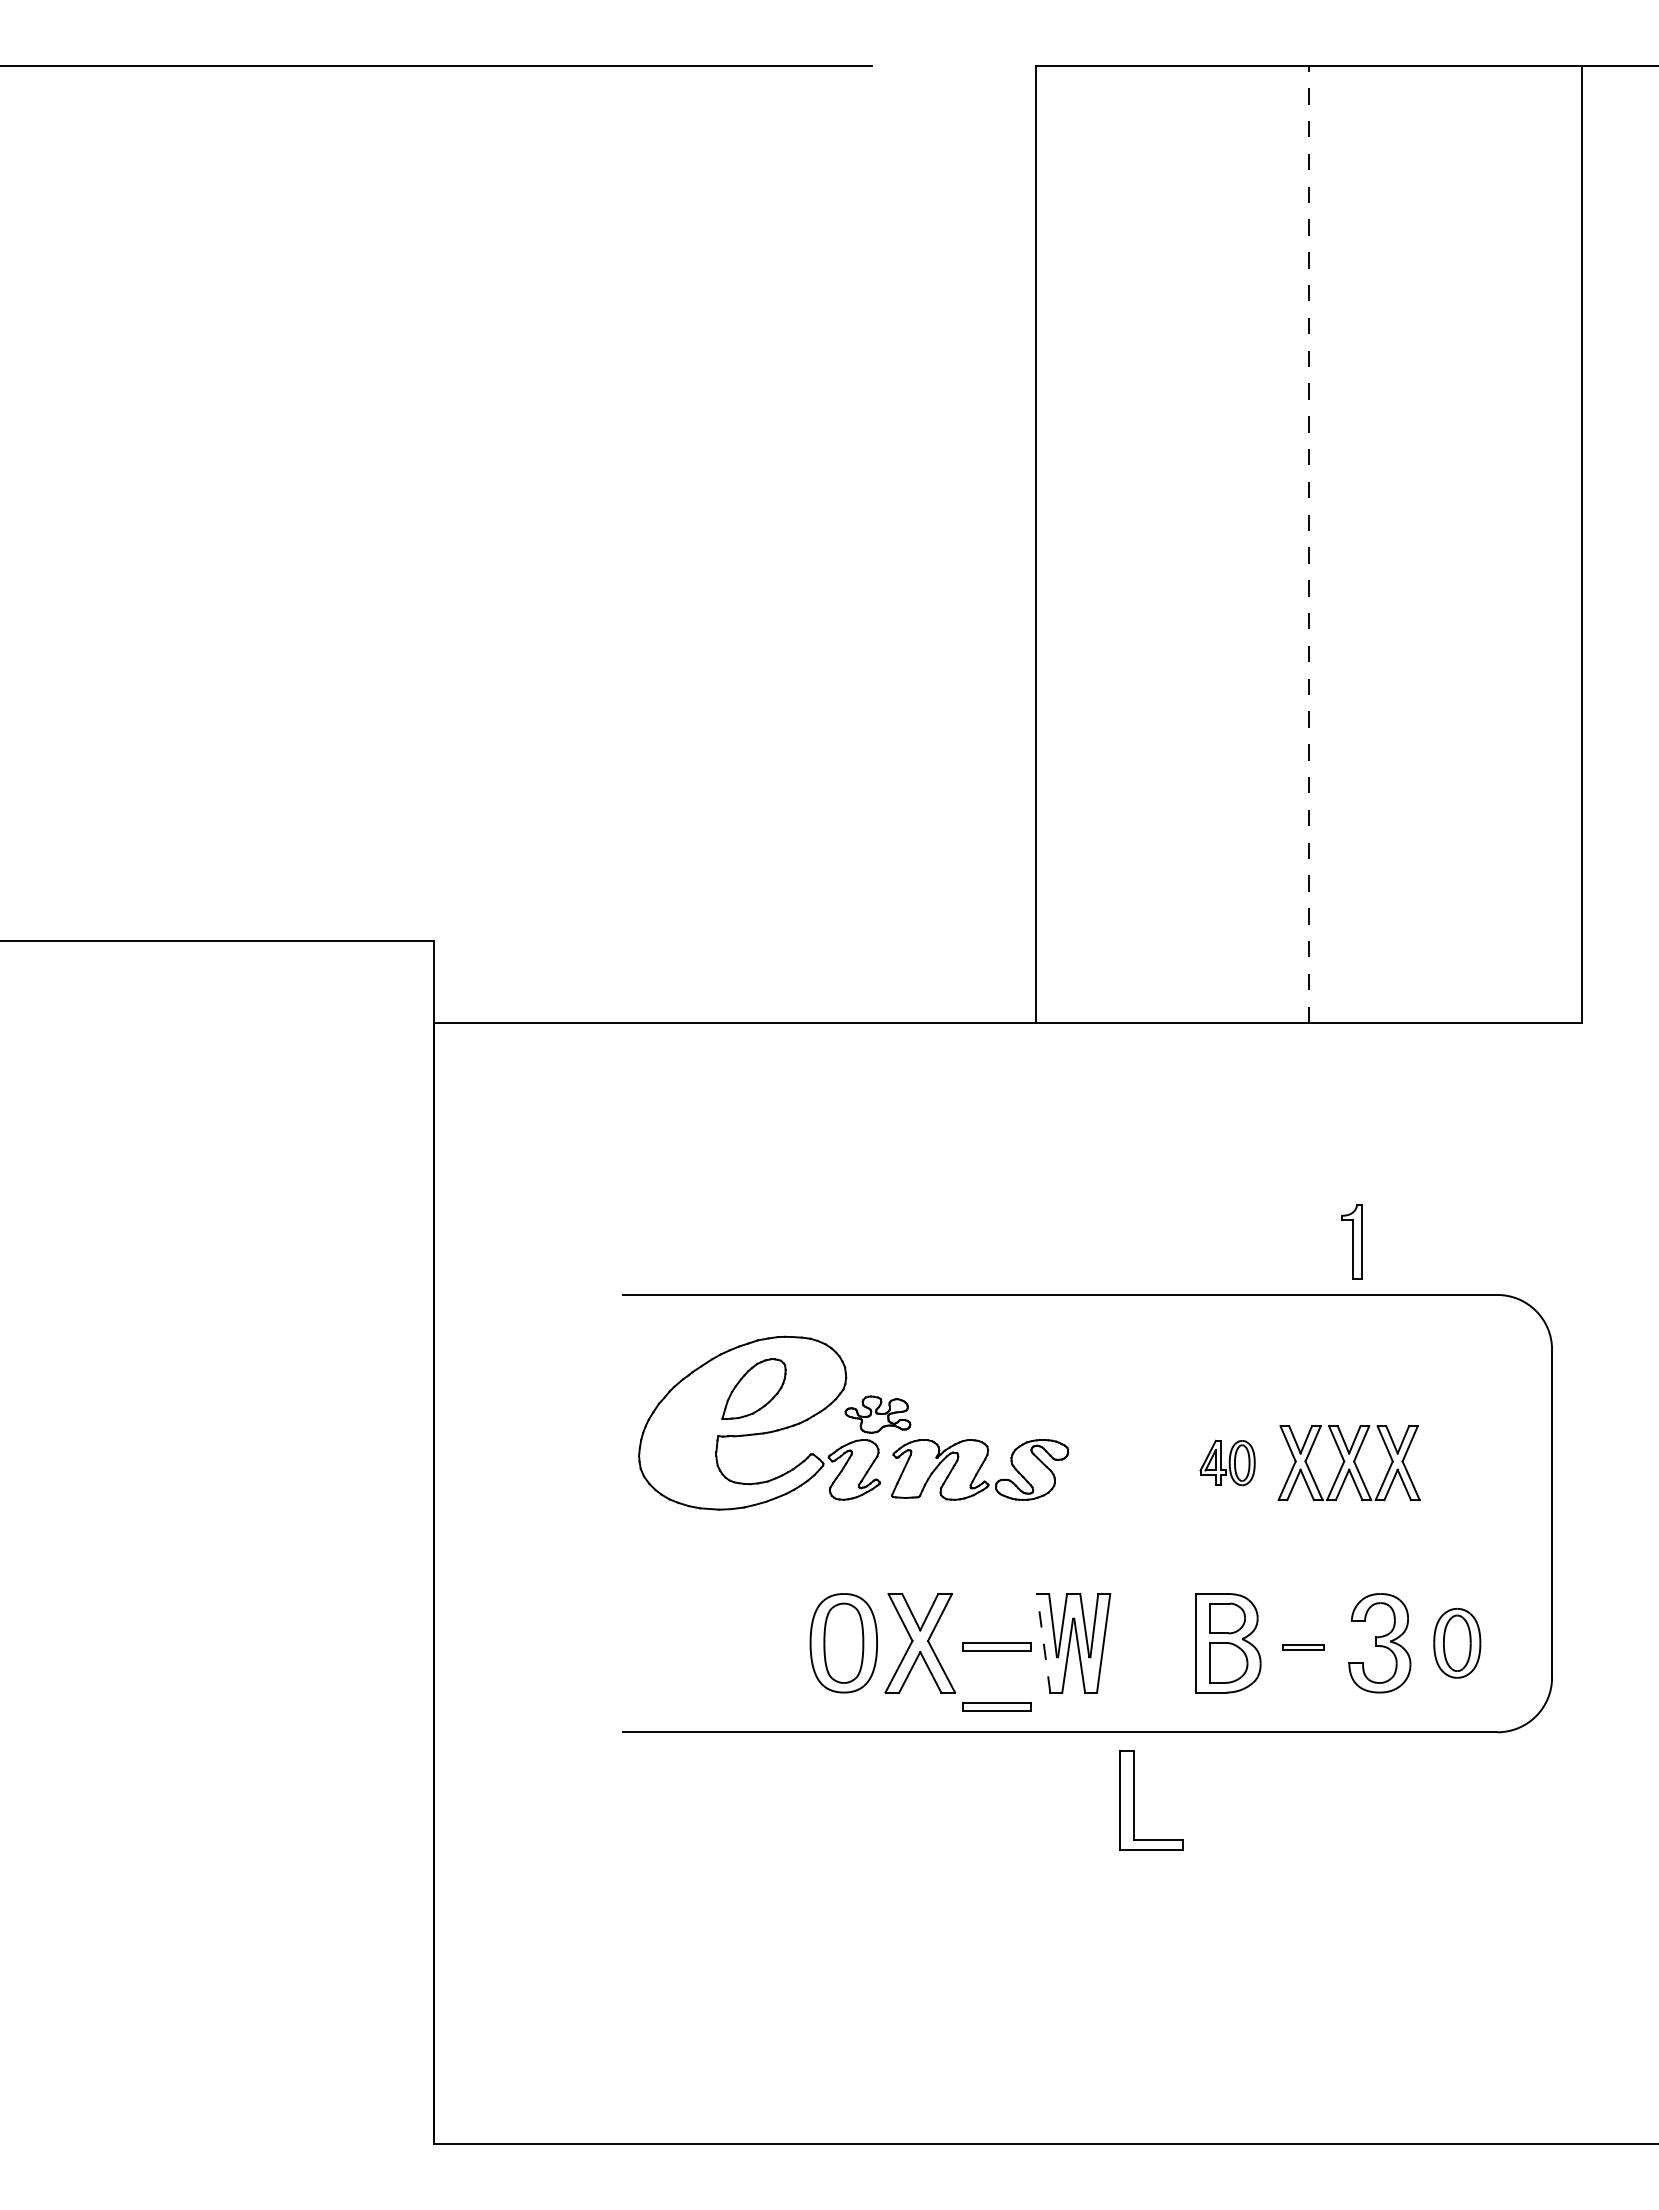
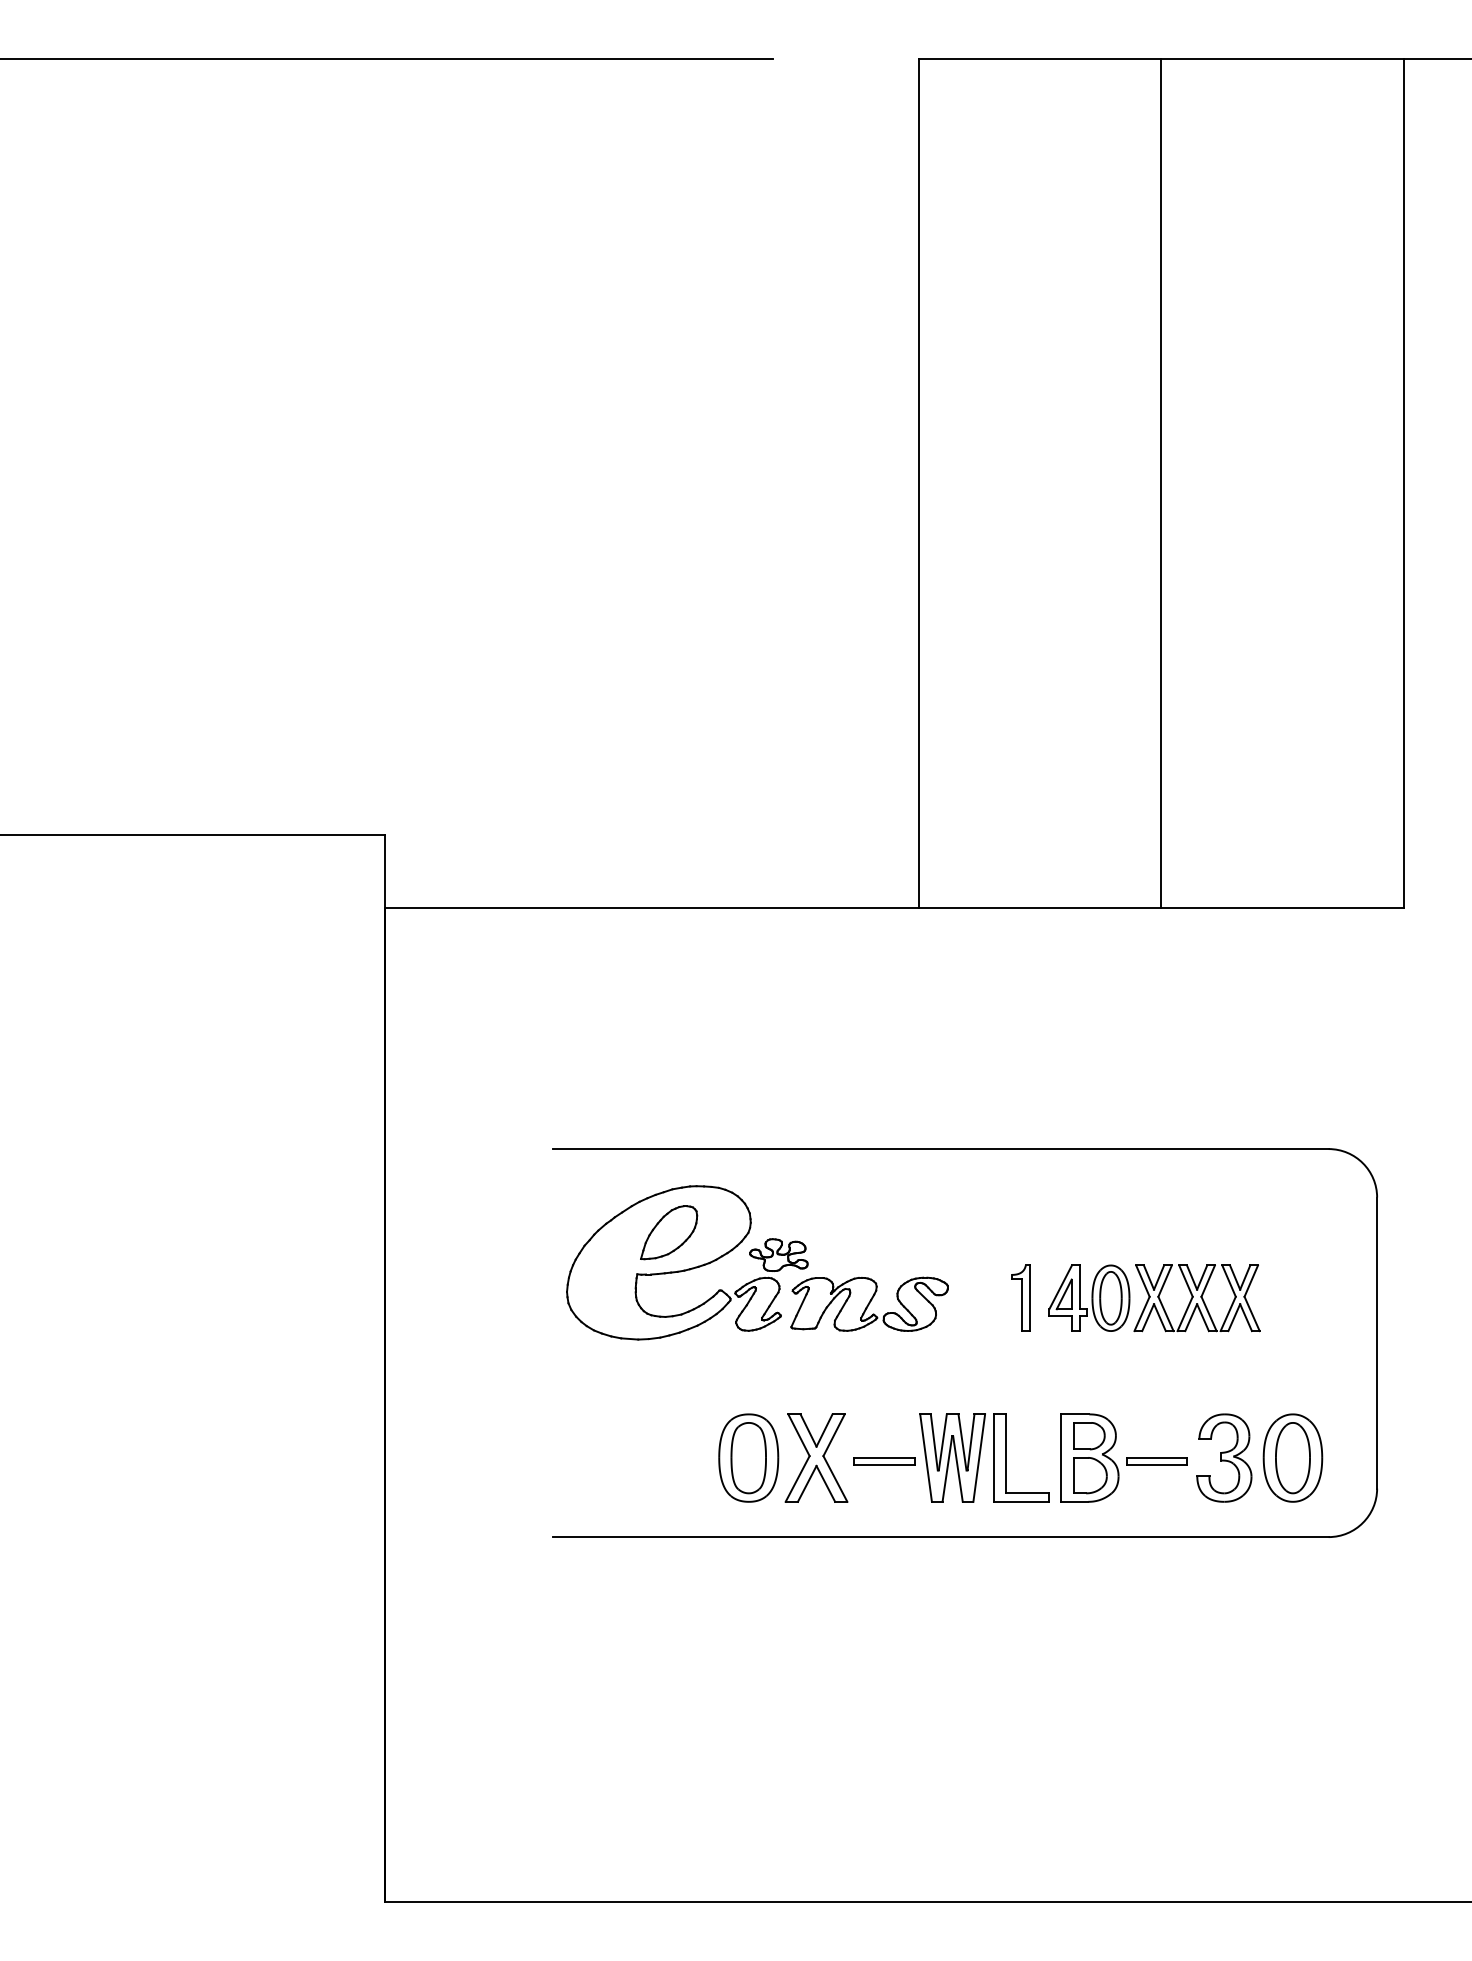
line: (1308, 544) -> (1161, 483), dashed -> solid
part: (1351, 1241) -> (1020, 1297), moved
part: (1227, 1462) -> (1089, 1297), size x1.67
line: (1043, 1643) -> (925, 1458), dashed -> solid
part: (1457, 1643) -> (1293, 1458), size x1.43
part: (1303, 1646) -> (1156, 1460), size x1.67
part: (996, 1706) -> (884, 1514), removed
part: (1134, 1800) -> (1006, 1458), moved

